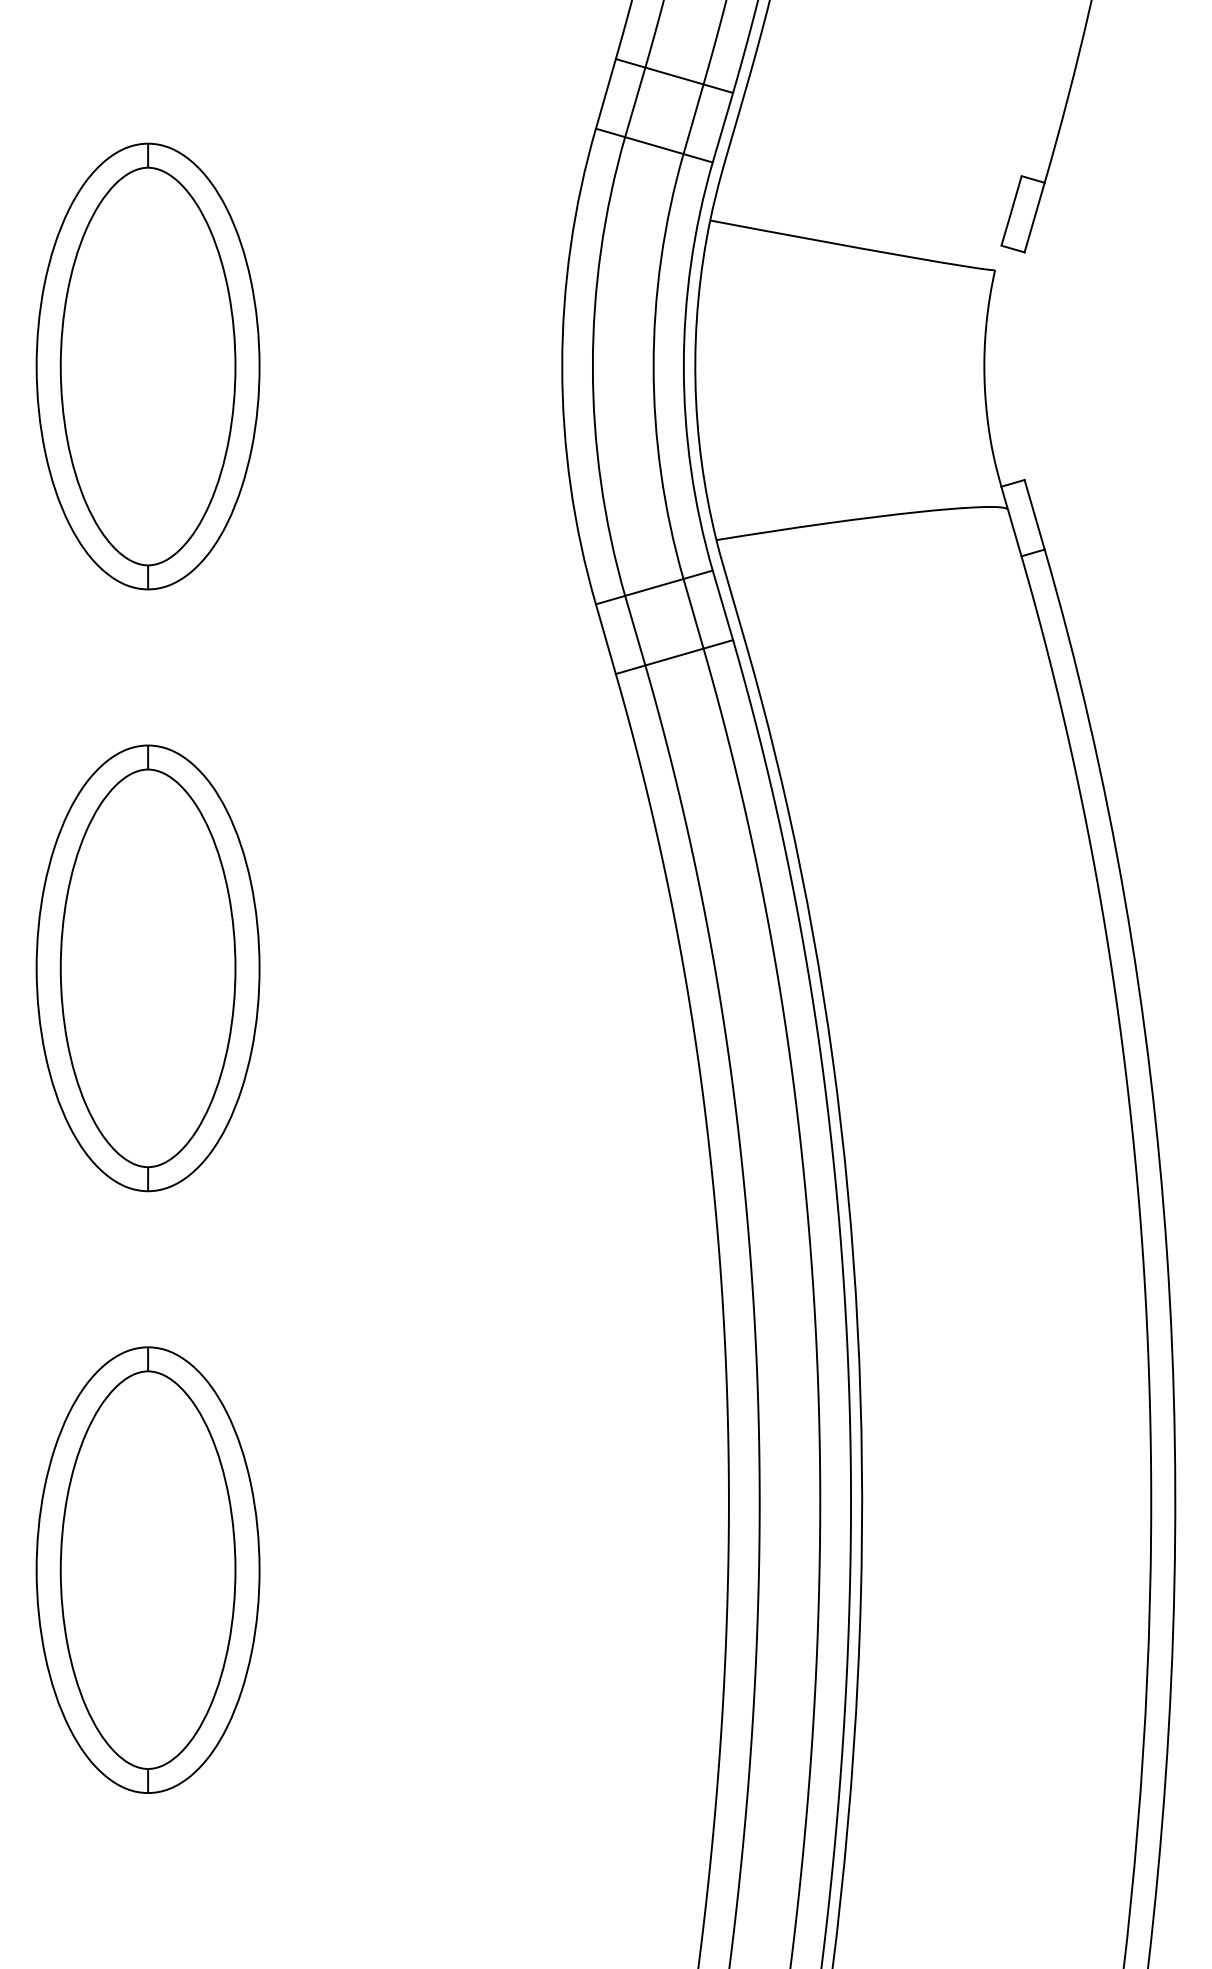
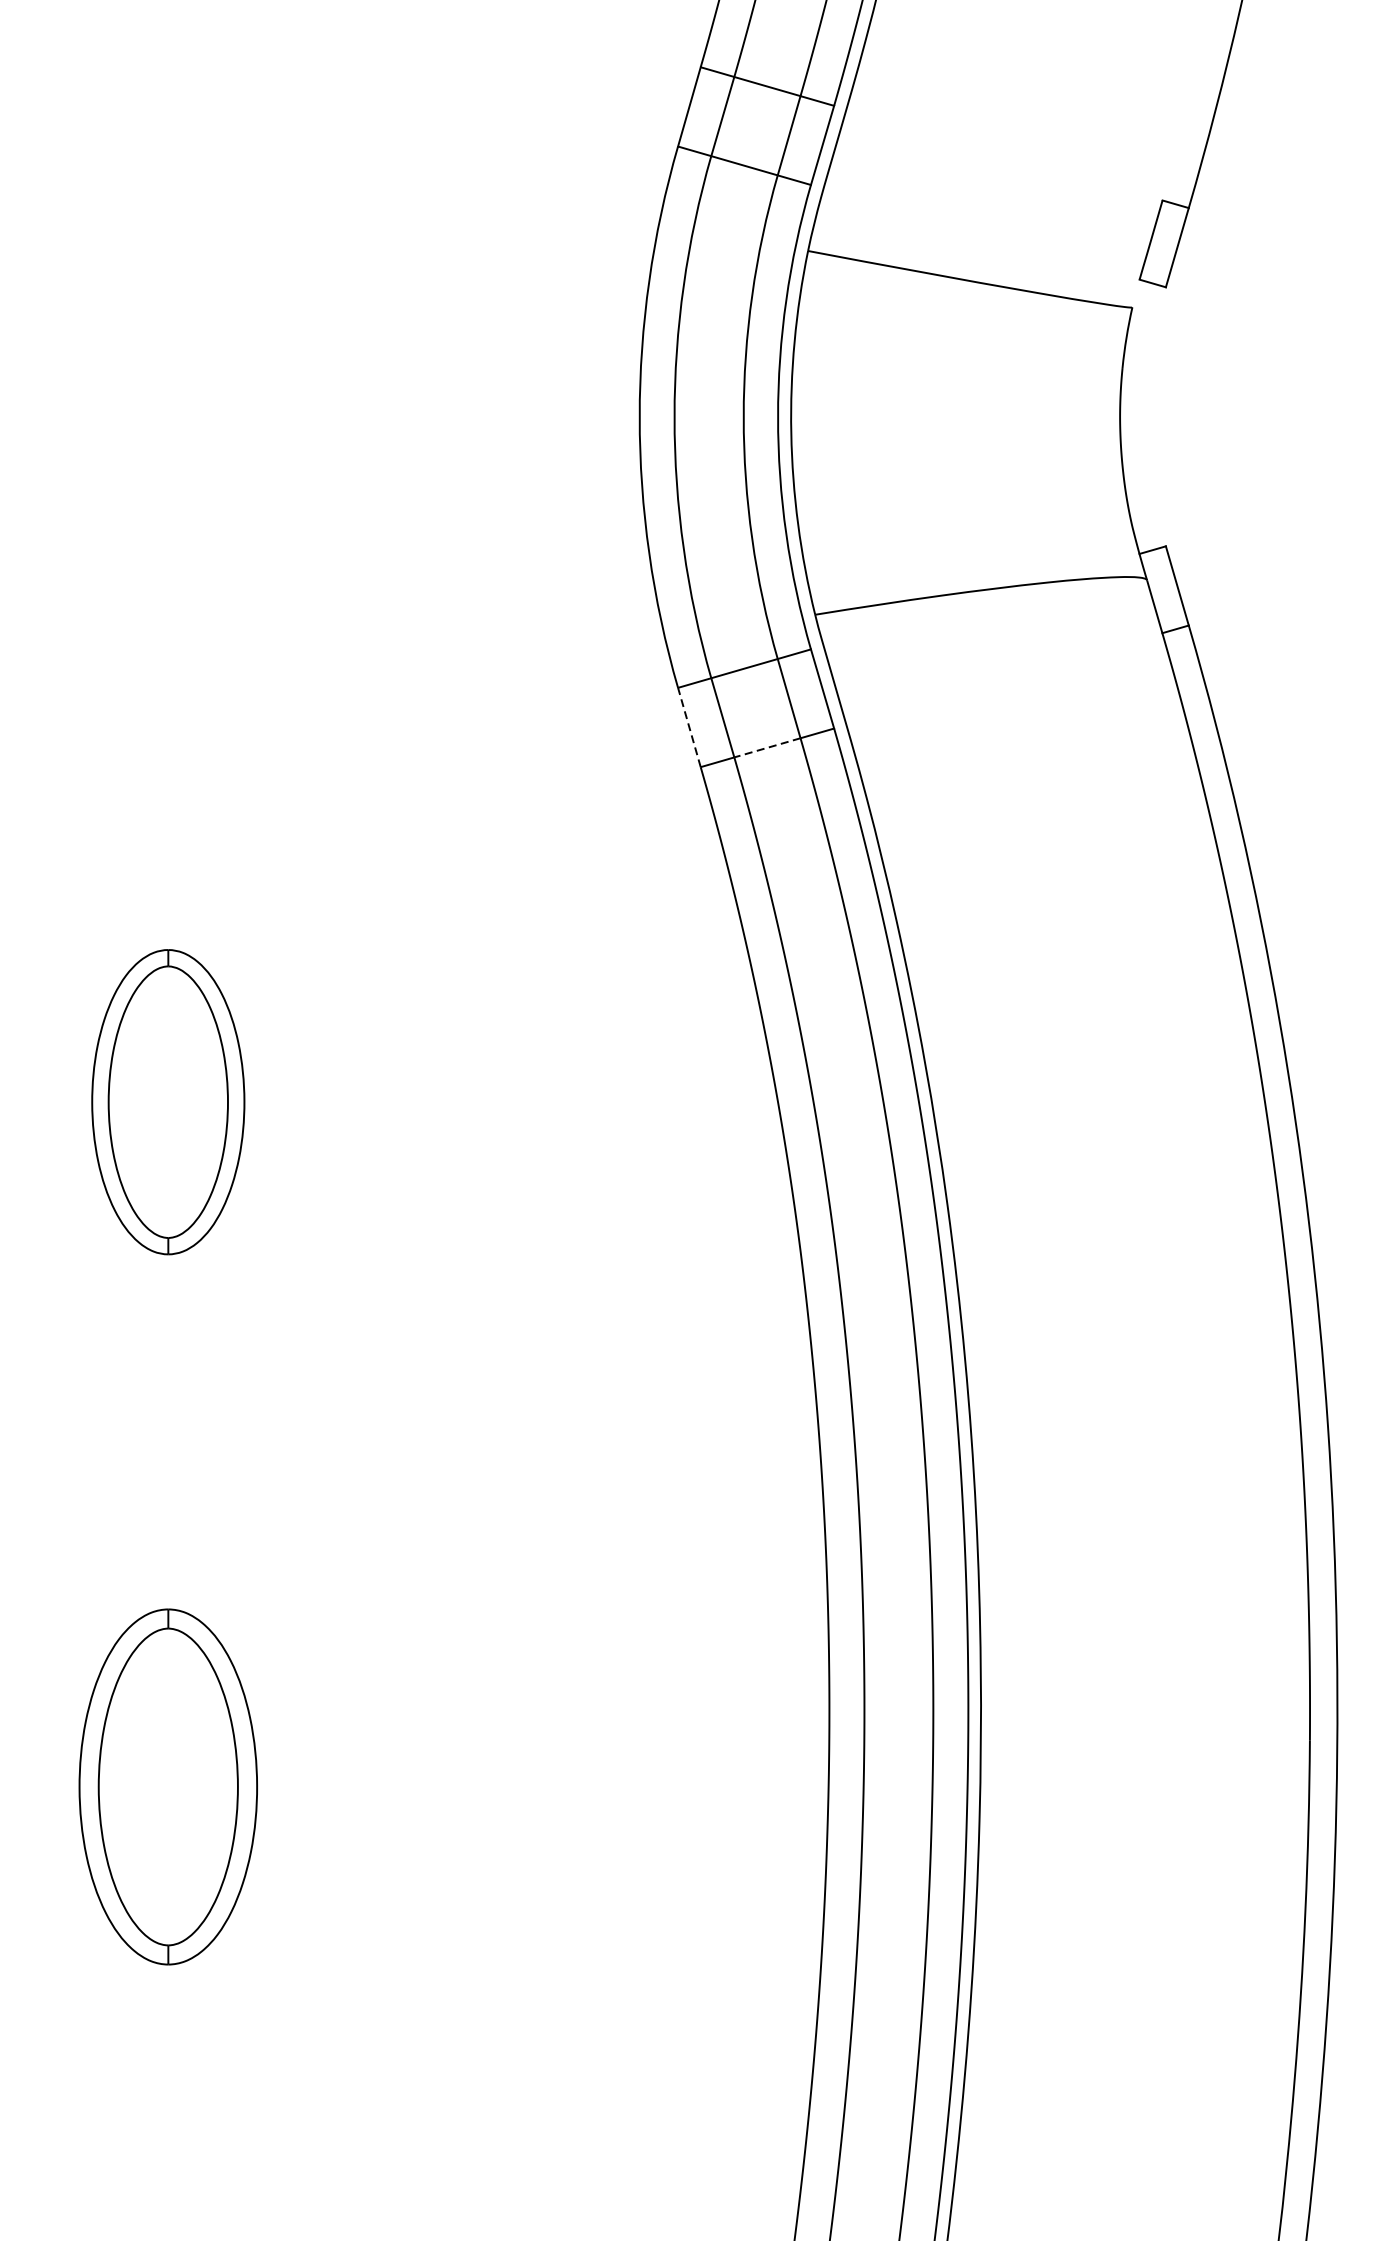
part: (147, 366) -> (167, 417), removed
line: (605, 638) -> (688, 726), solid -> dashed
line: (674, 657) -> (767, 748), solid -> dashed
part: (147, 968) -> (167, 1102), size x0.6
part: (147, 1569) -> (167, 1786), size x0.7

